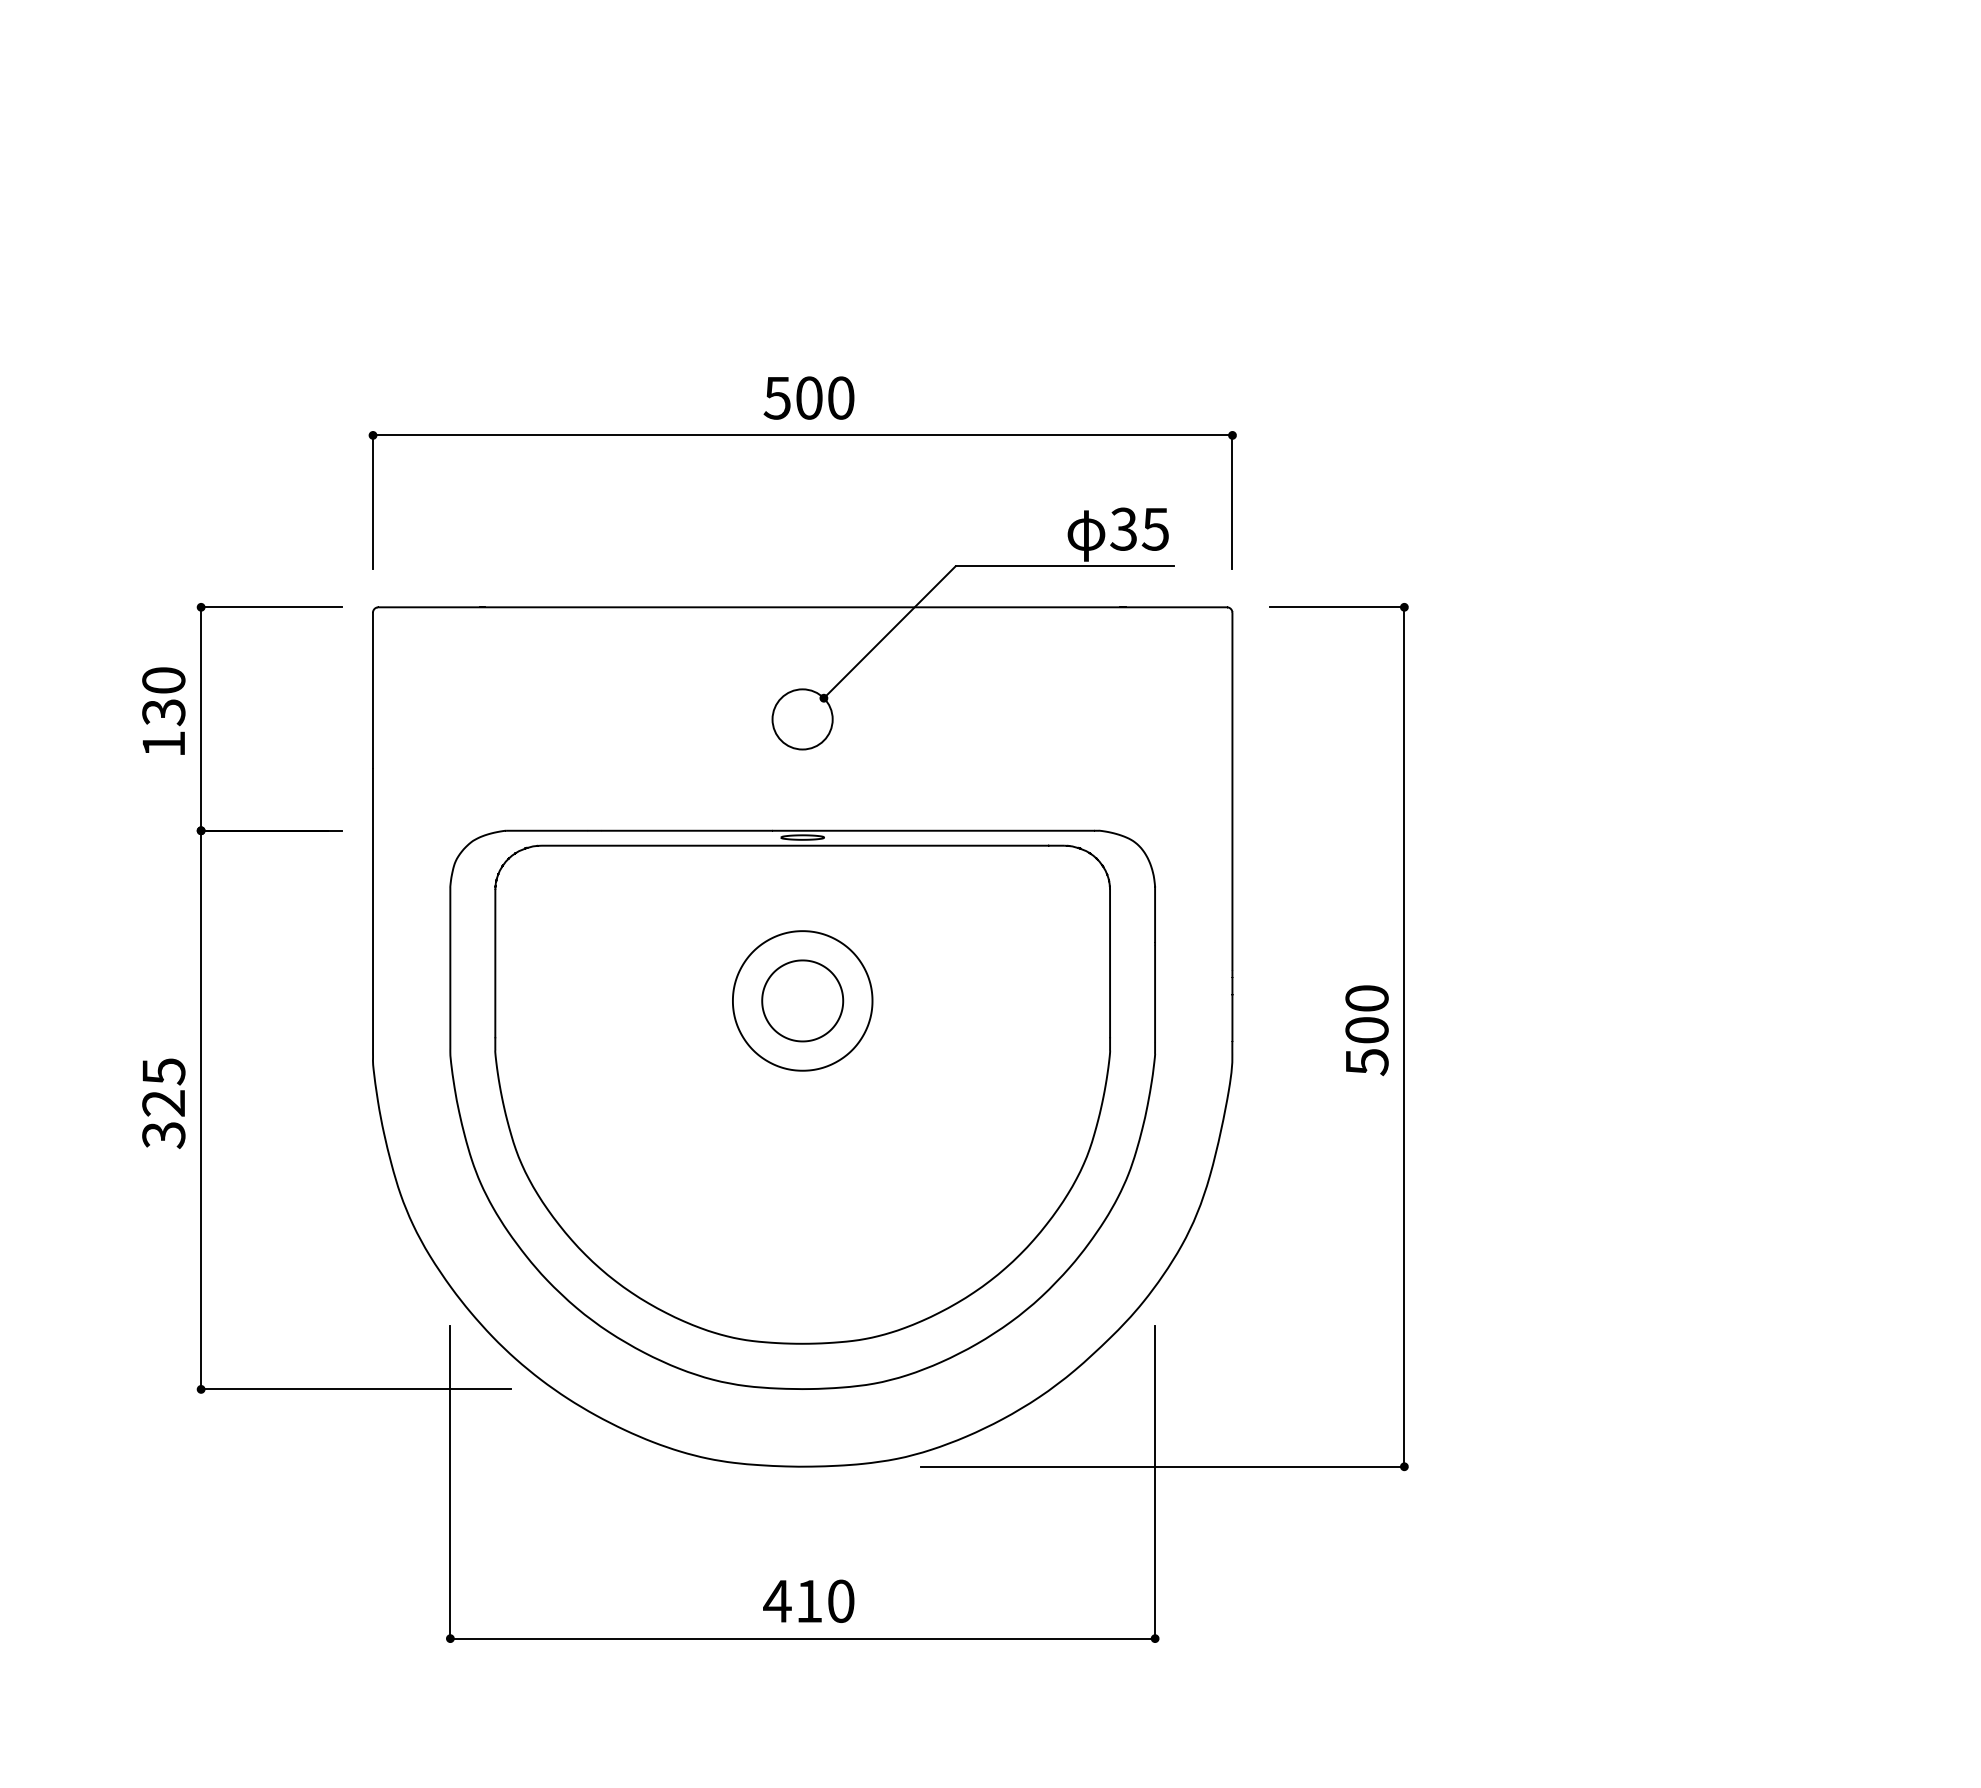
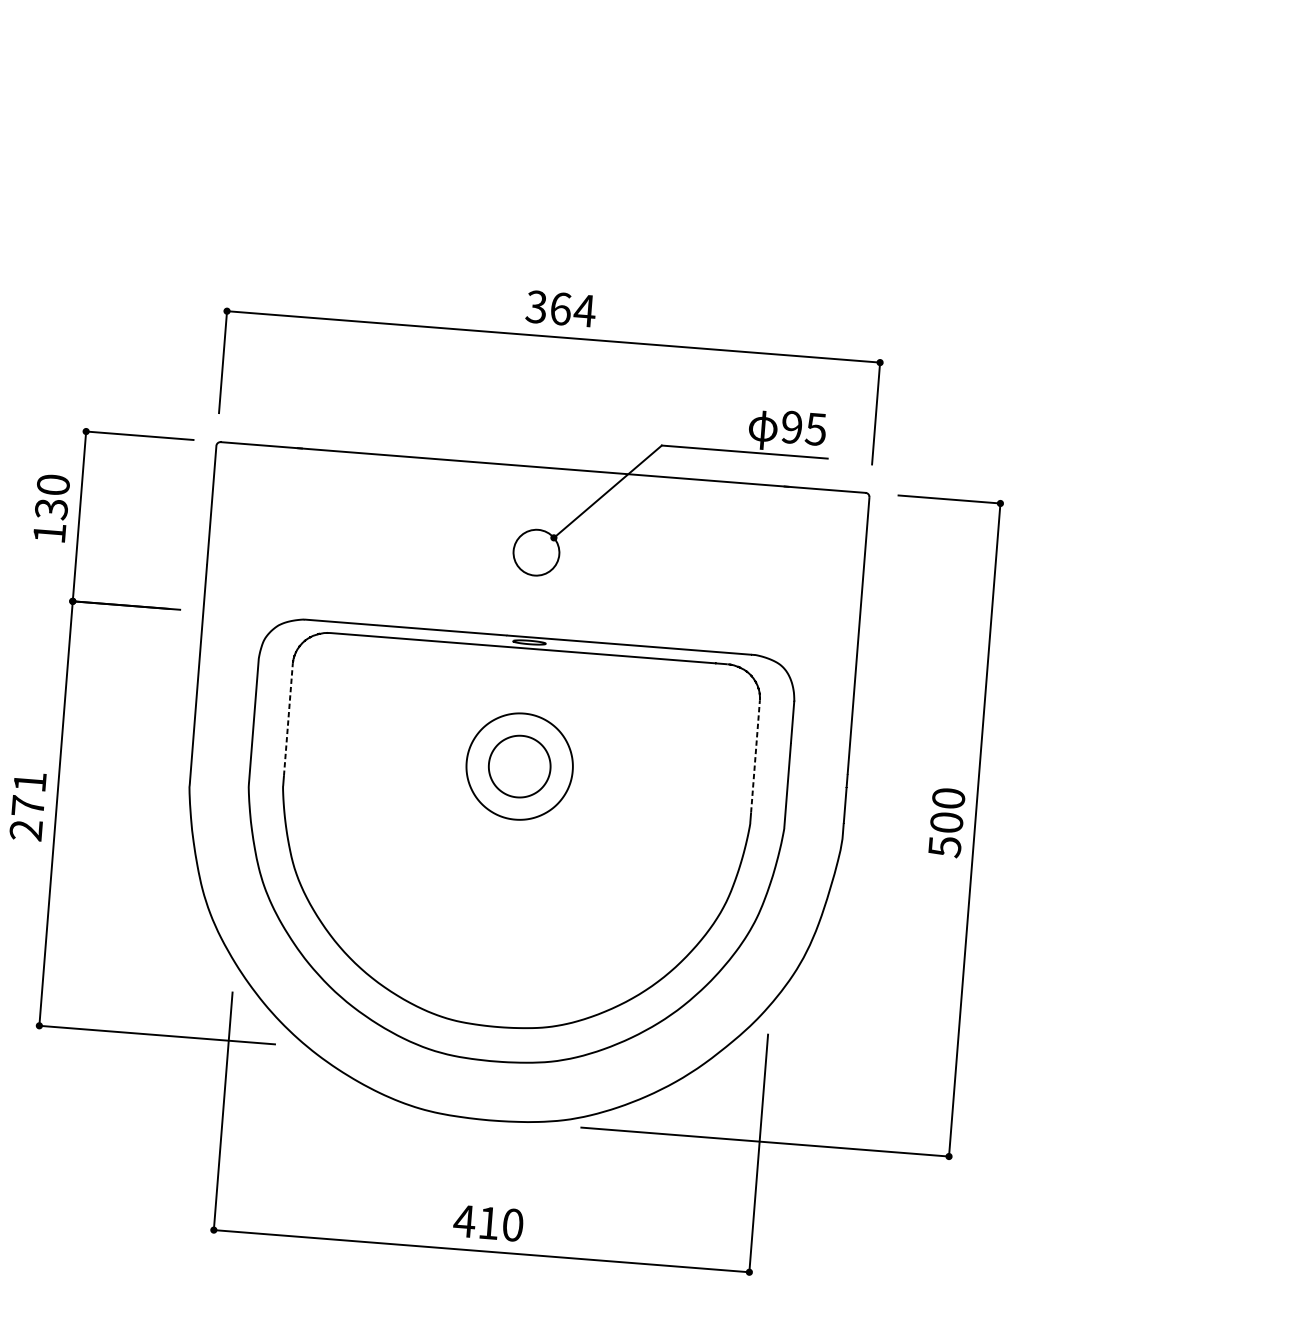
text: (809, 397) -> (560, 308), 500 -> 364
text: (1123, 528) -> (791, 426), 35 -> 95
line: (495, 963) -> (288, 719), solid -> dashed
line: (1110, 963) -> (755, 756), solid -> dashed
text: (163, 1103) -> (27, 806), 325 -> 271

